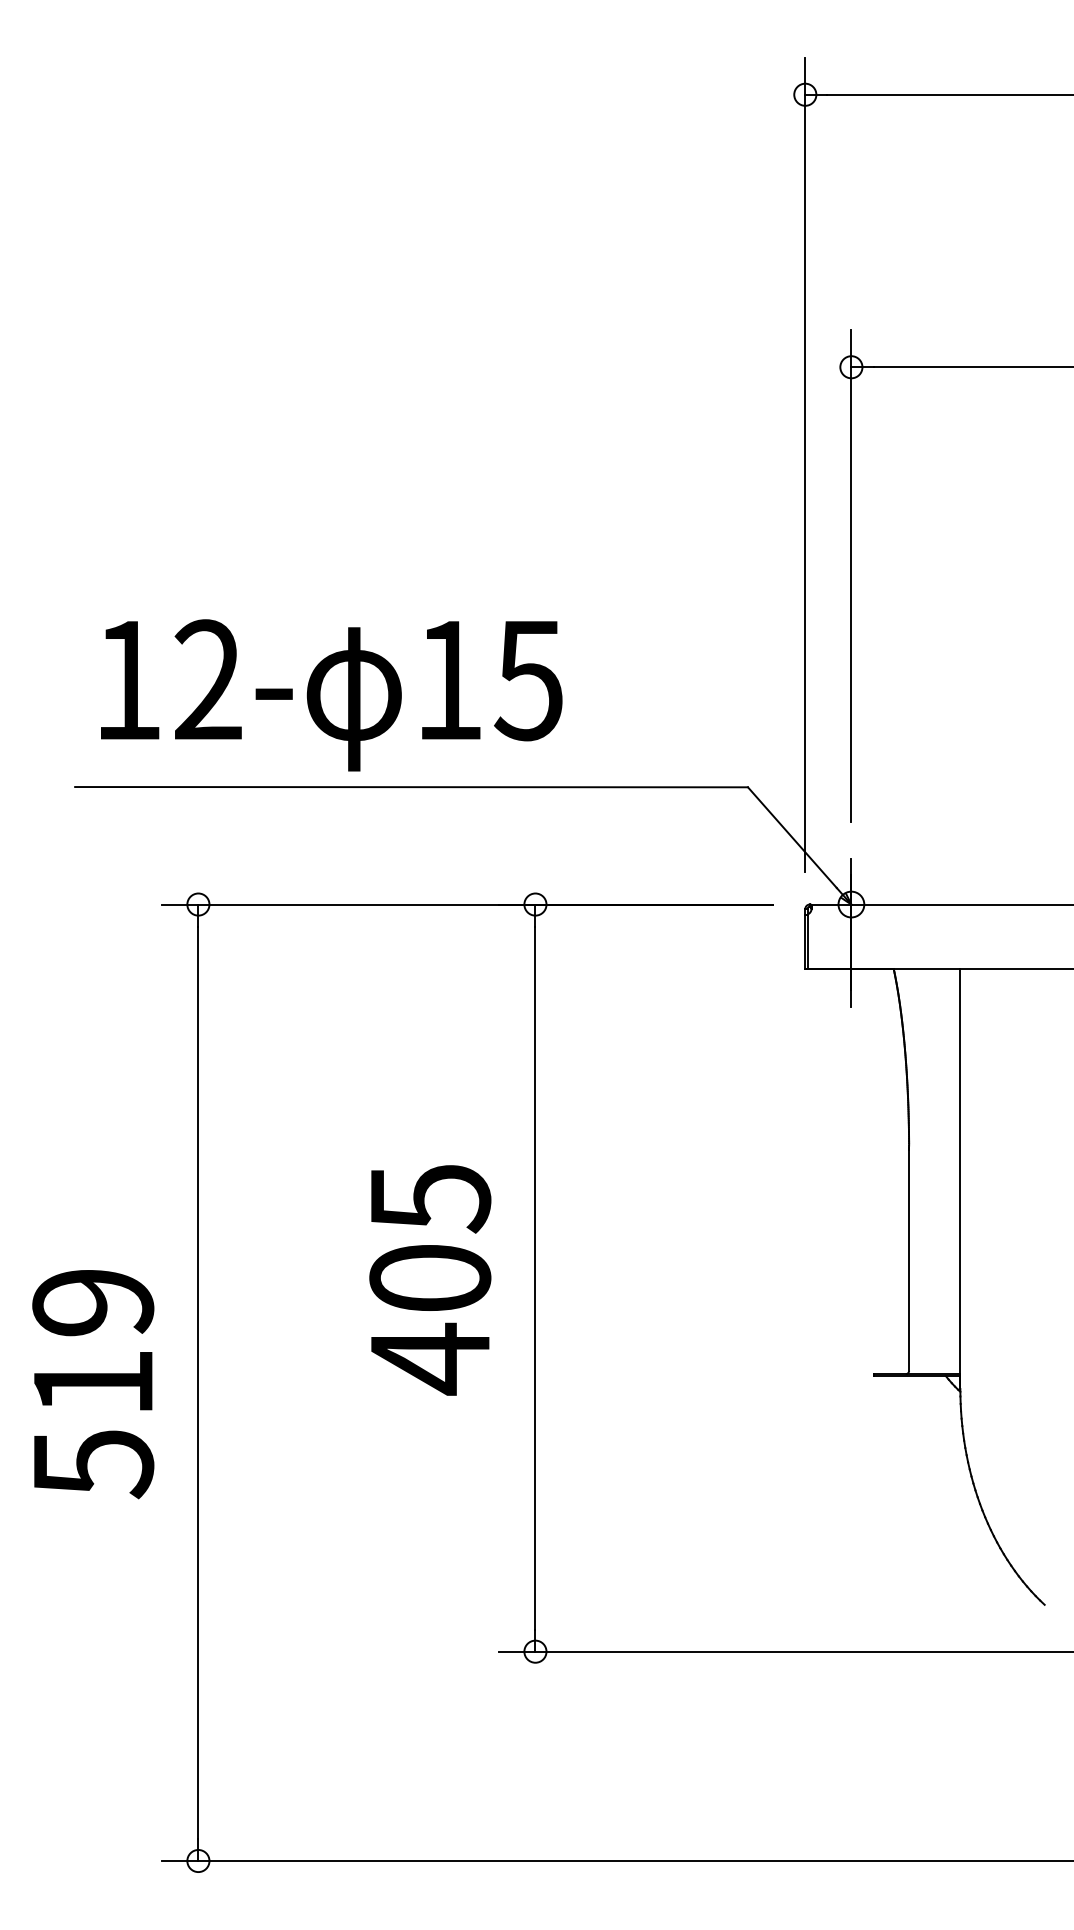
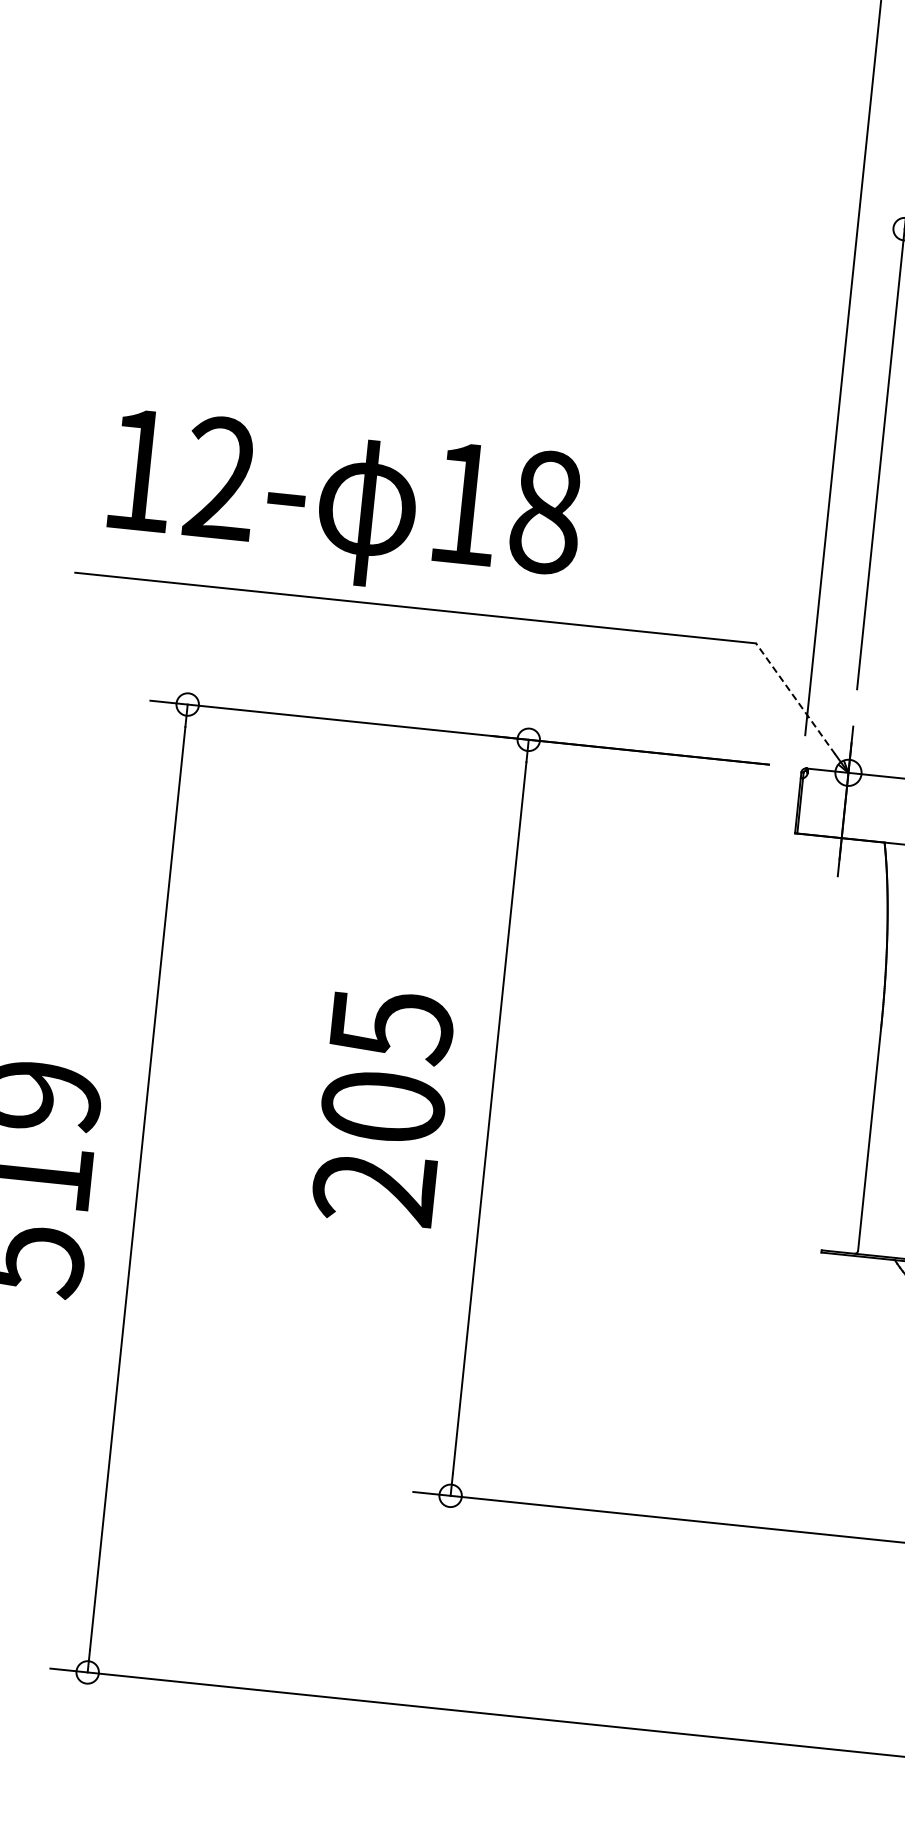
text: (528, 680) -> (545, 512), 15 -> 18
line: (792, 837) -> (795, 698), solid -> dashed
text: (429, 1358) -> (374, 1188), 405 -> 205

